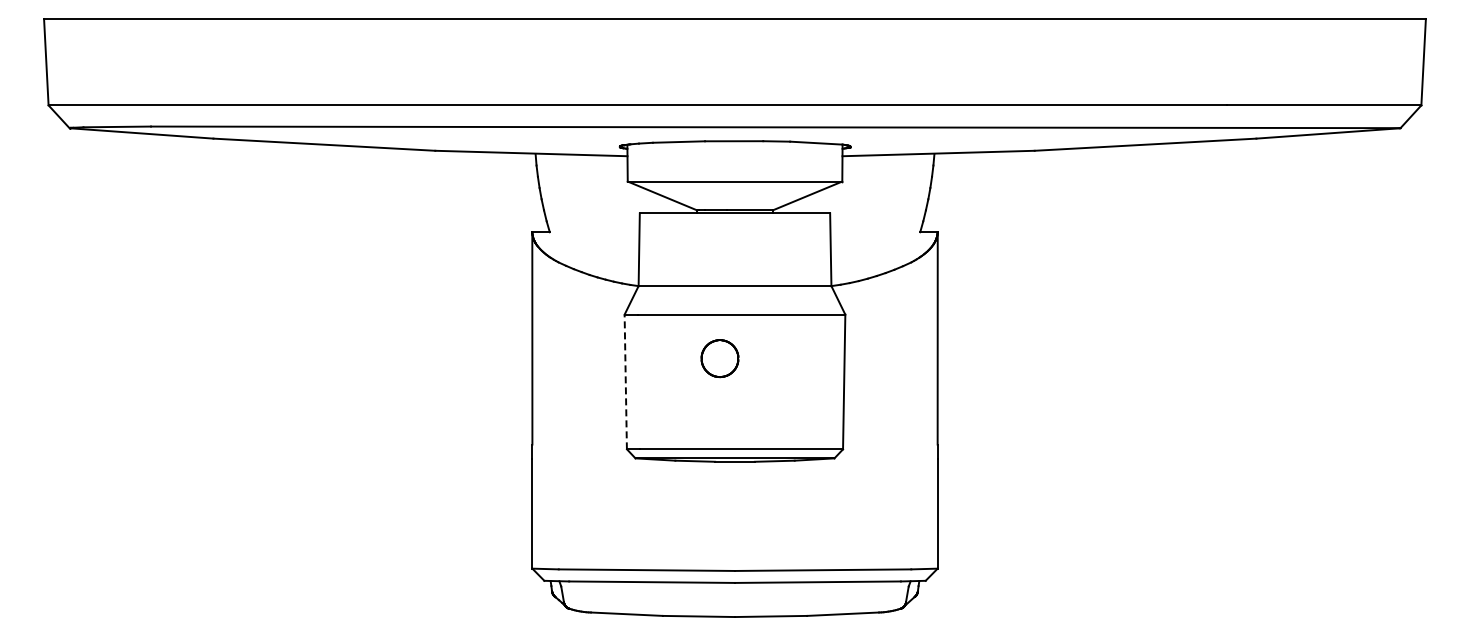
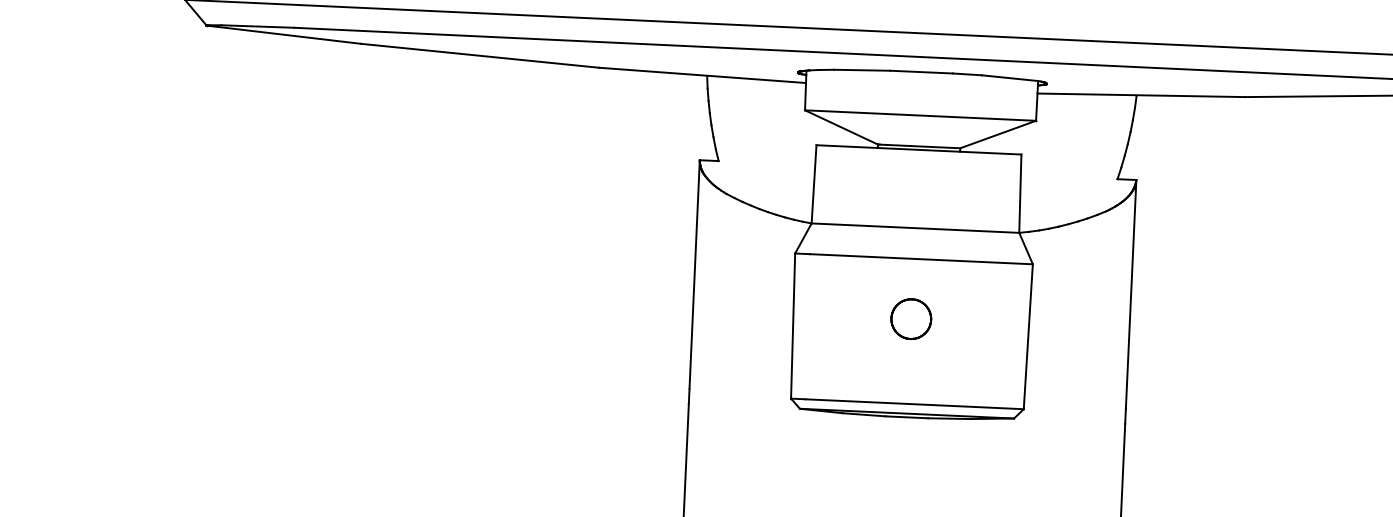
part: (719, 358) -> (910, 318), moved
line: (625, 381) -> (792, 325), dashed -> solid

